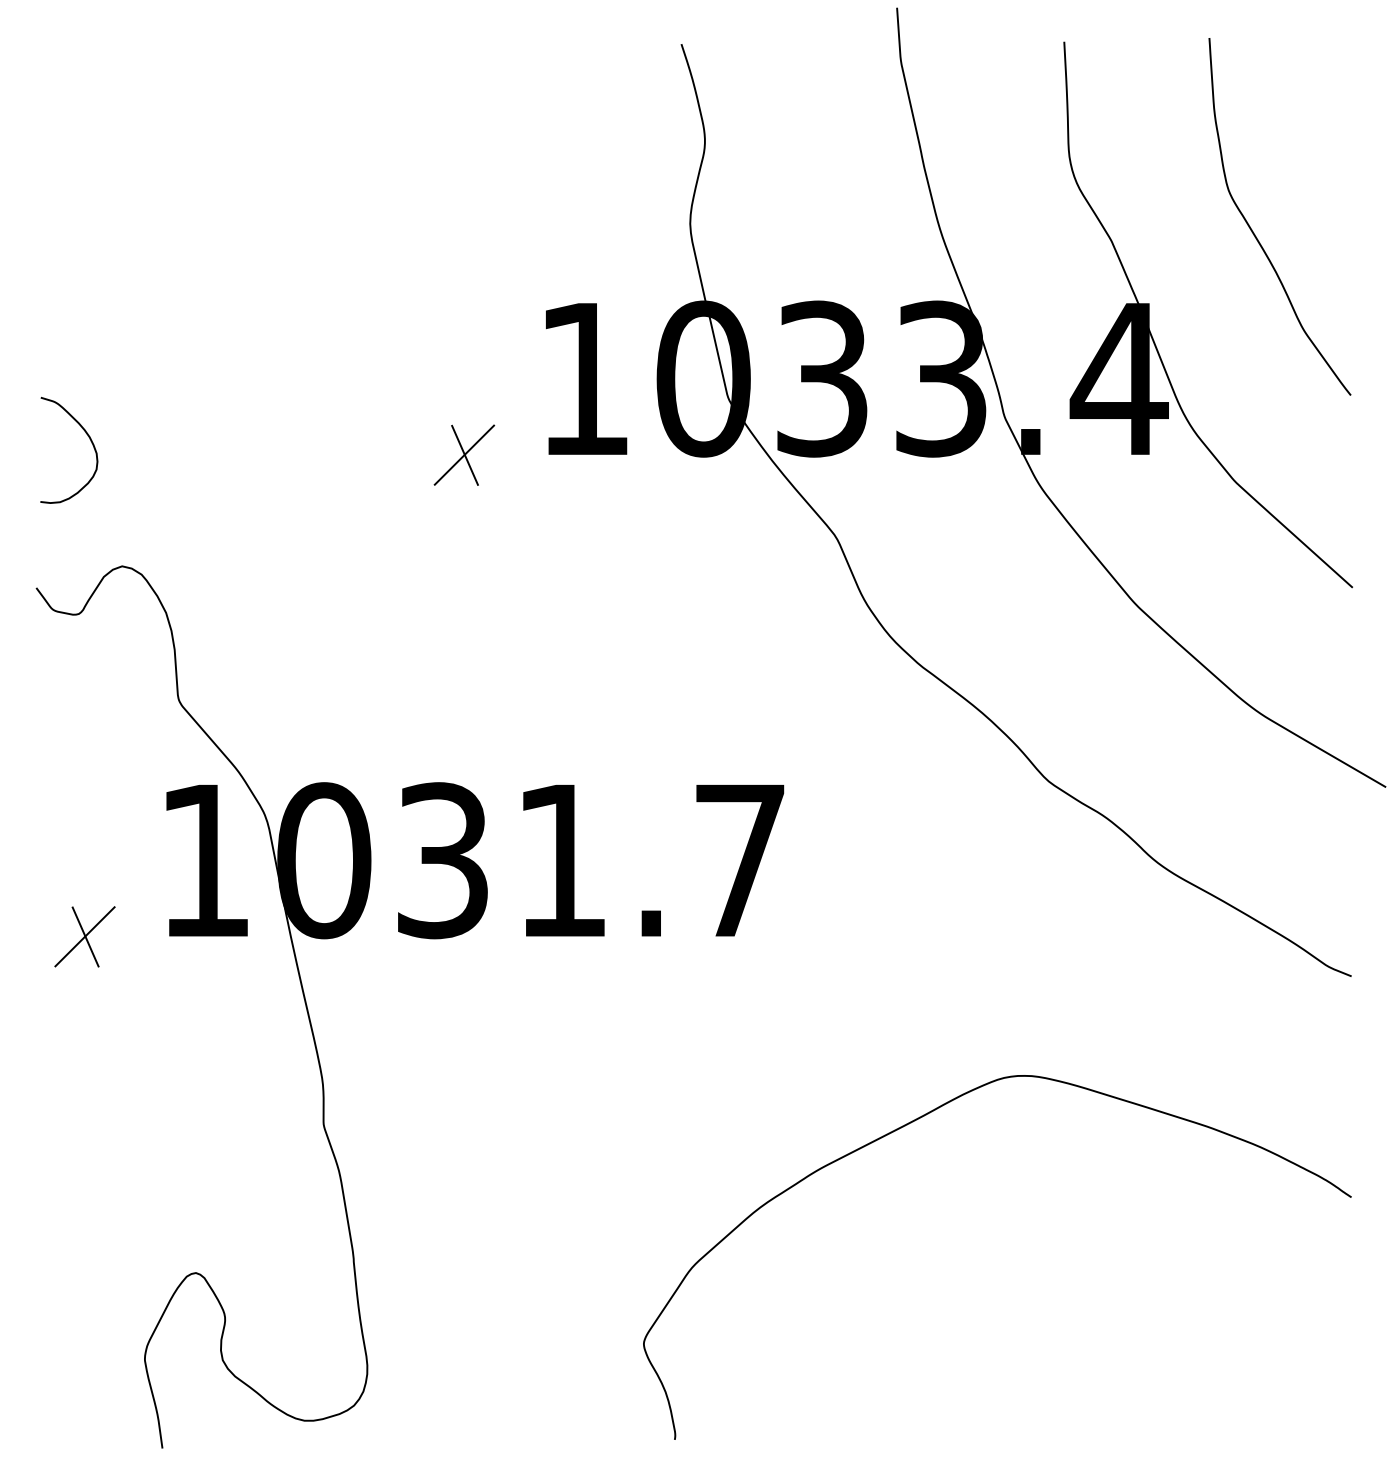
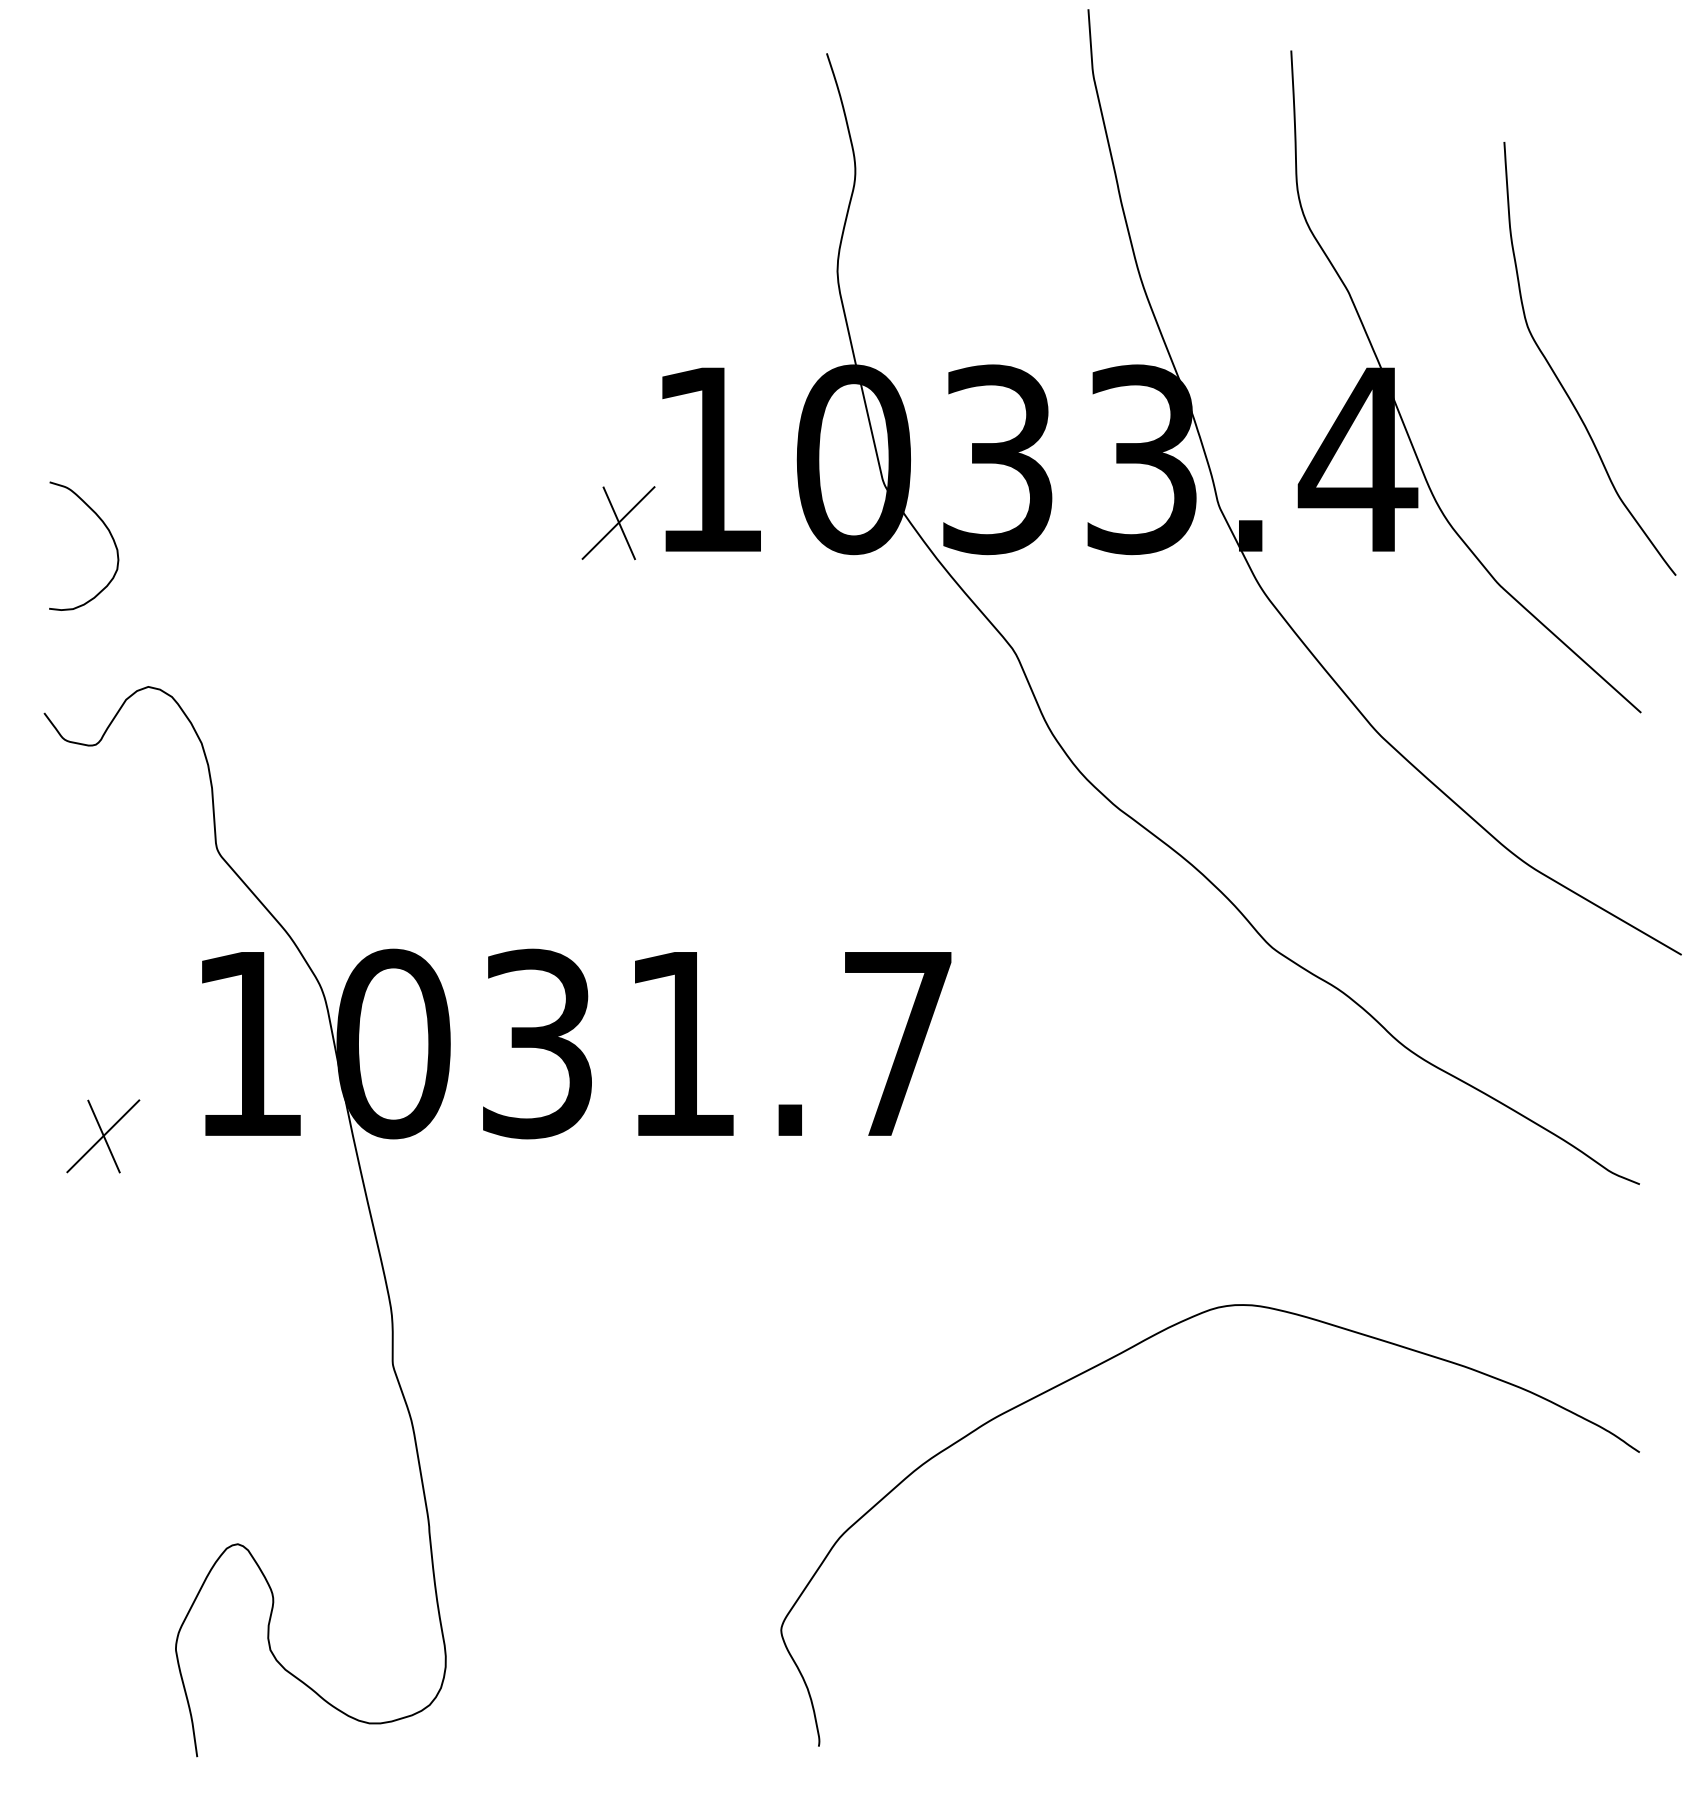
curve: (1254, 233) -> (1559, 379), moved
part: (464, 455) -> (618, 523), moved

